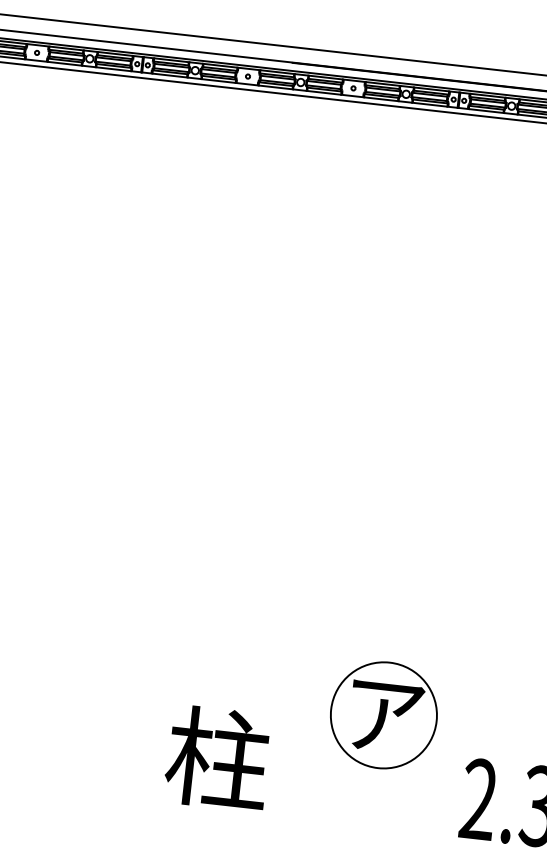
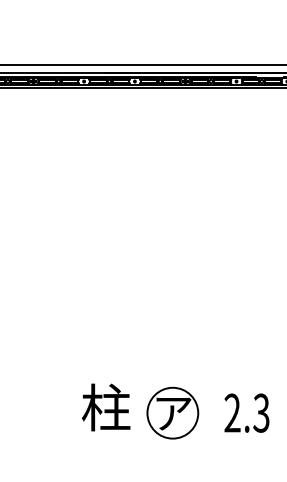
part: (383, 713) -> (172, 412), moved

